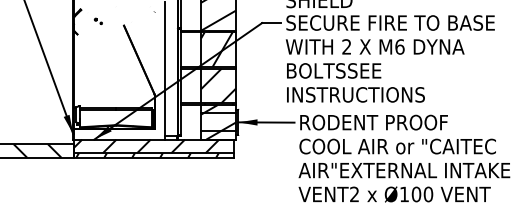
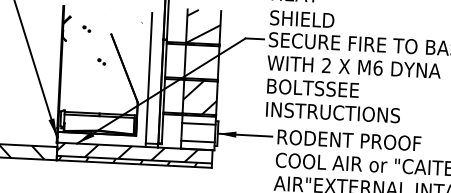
hatch: (216, 49) -> (200, 61), removed
part: (114, 54) -> (100, 61), added
hatch: (218, 122) -> (198, 132), removed

